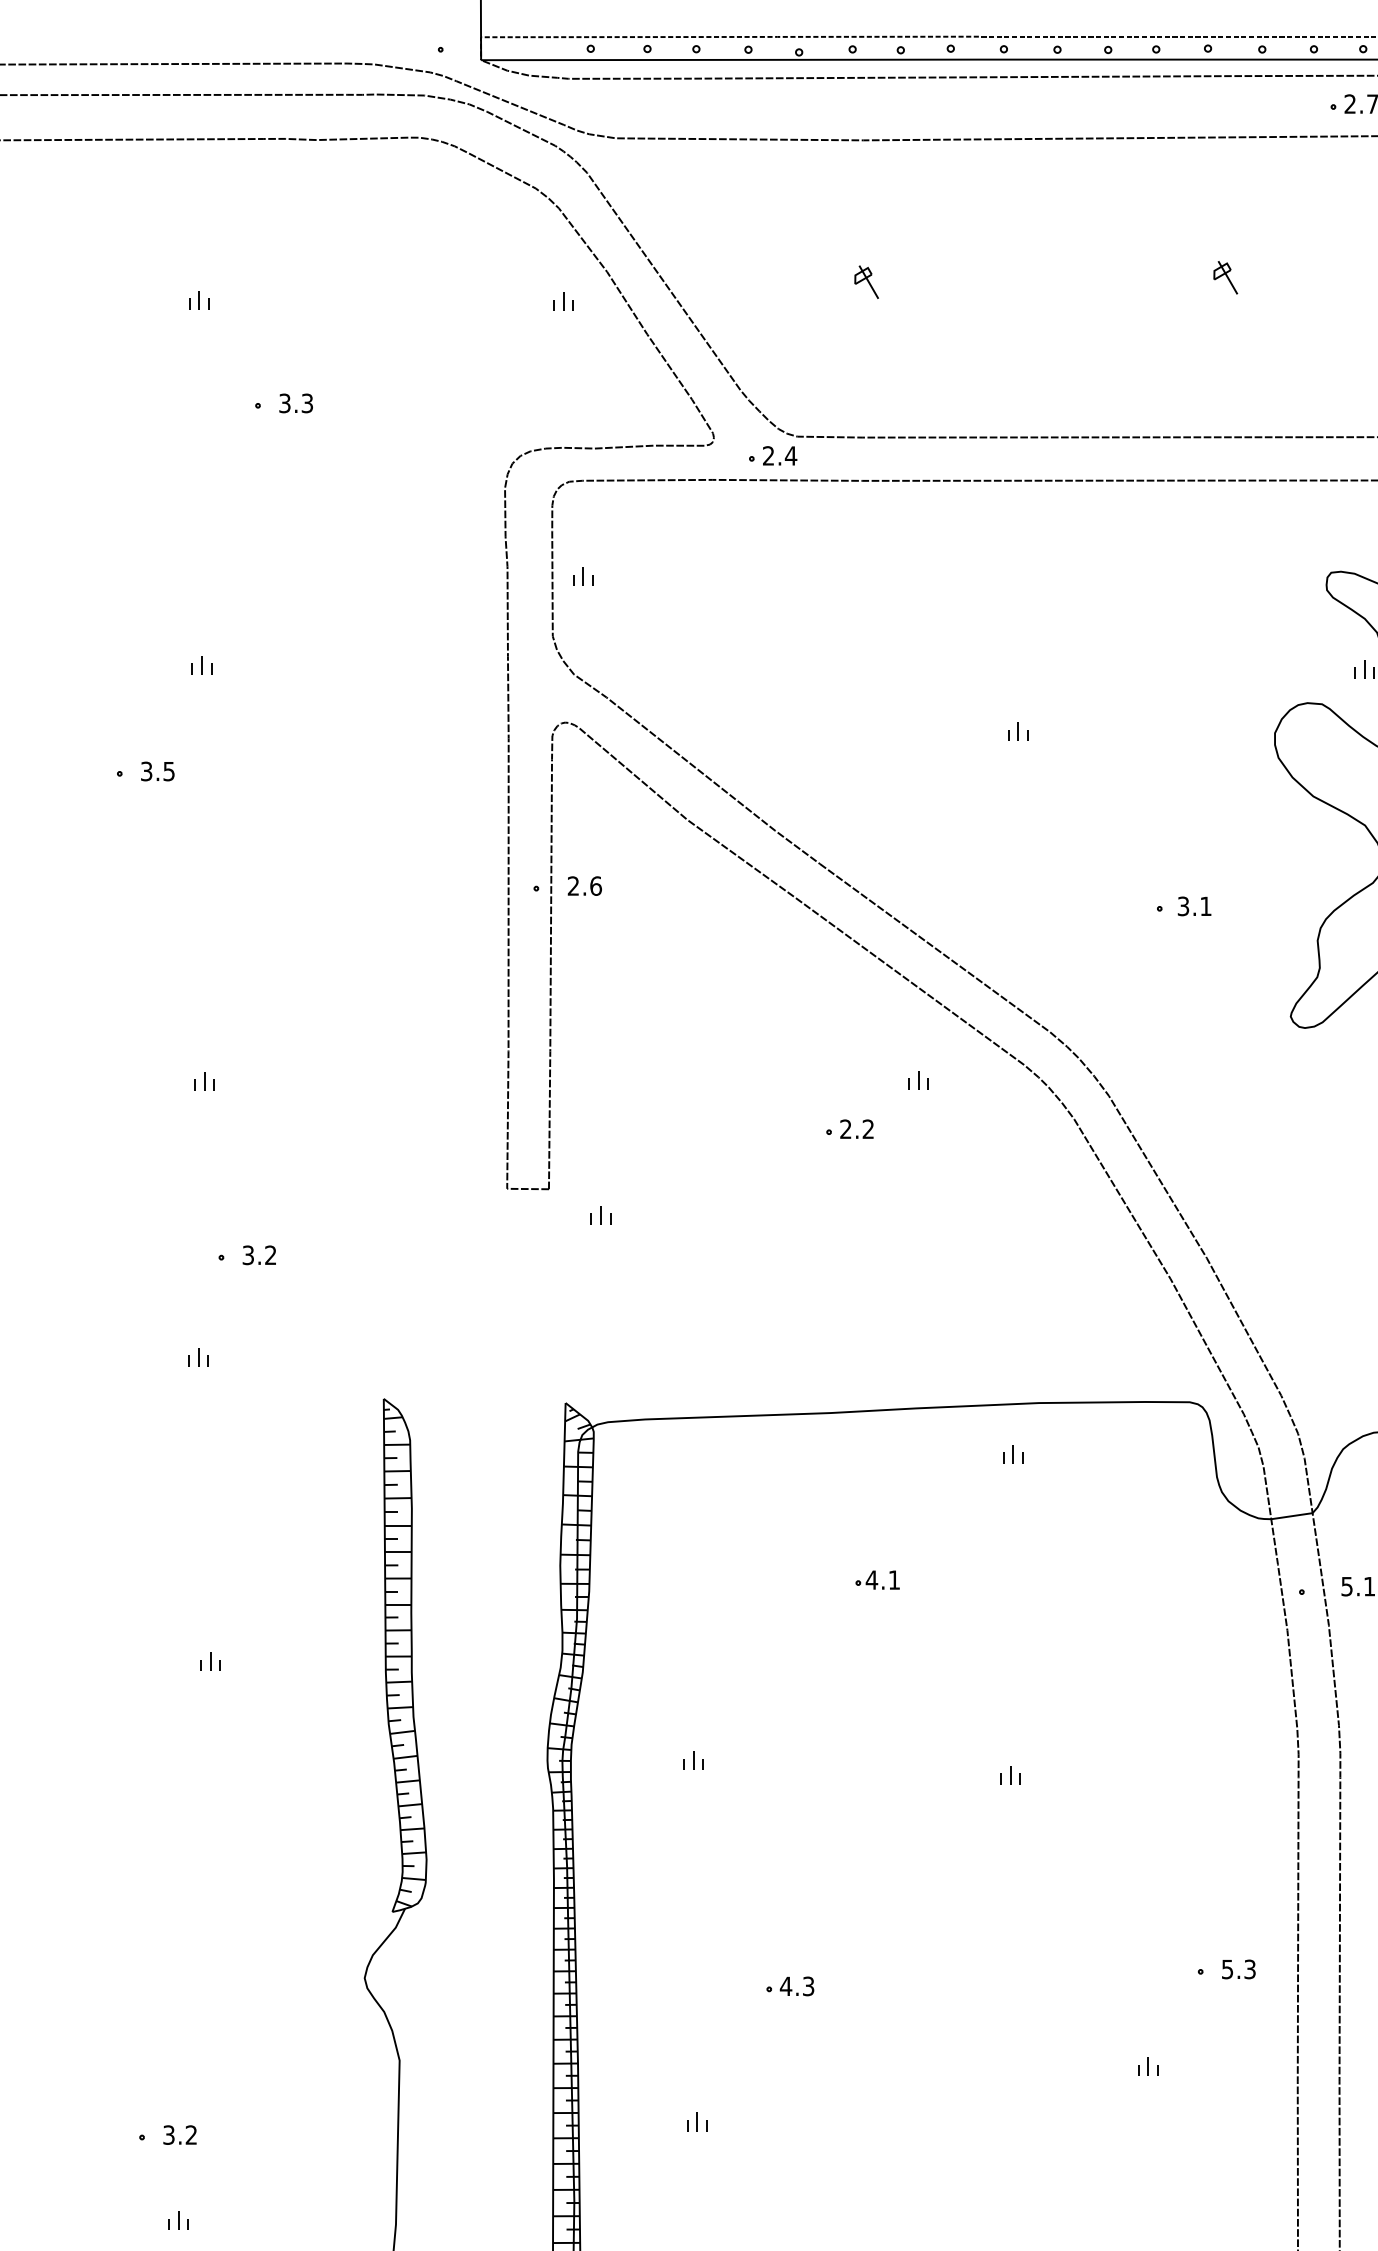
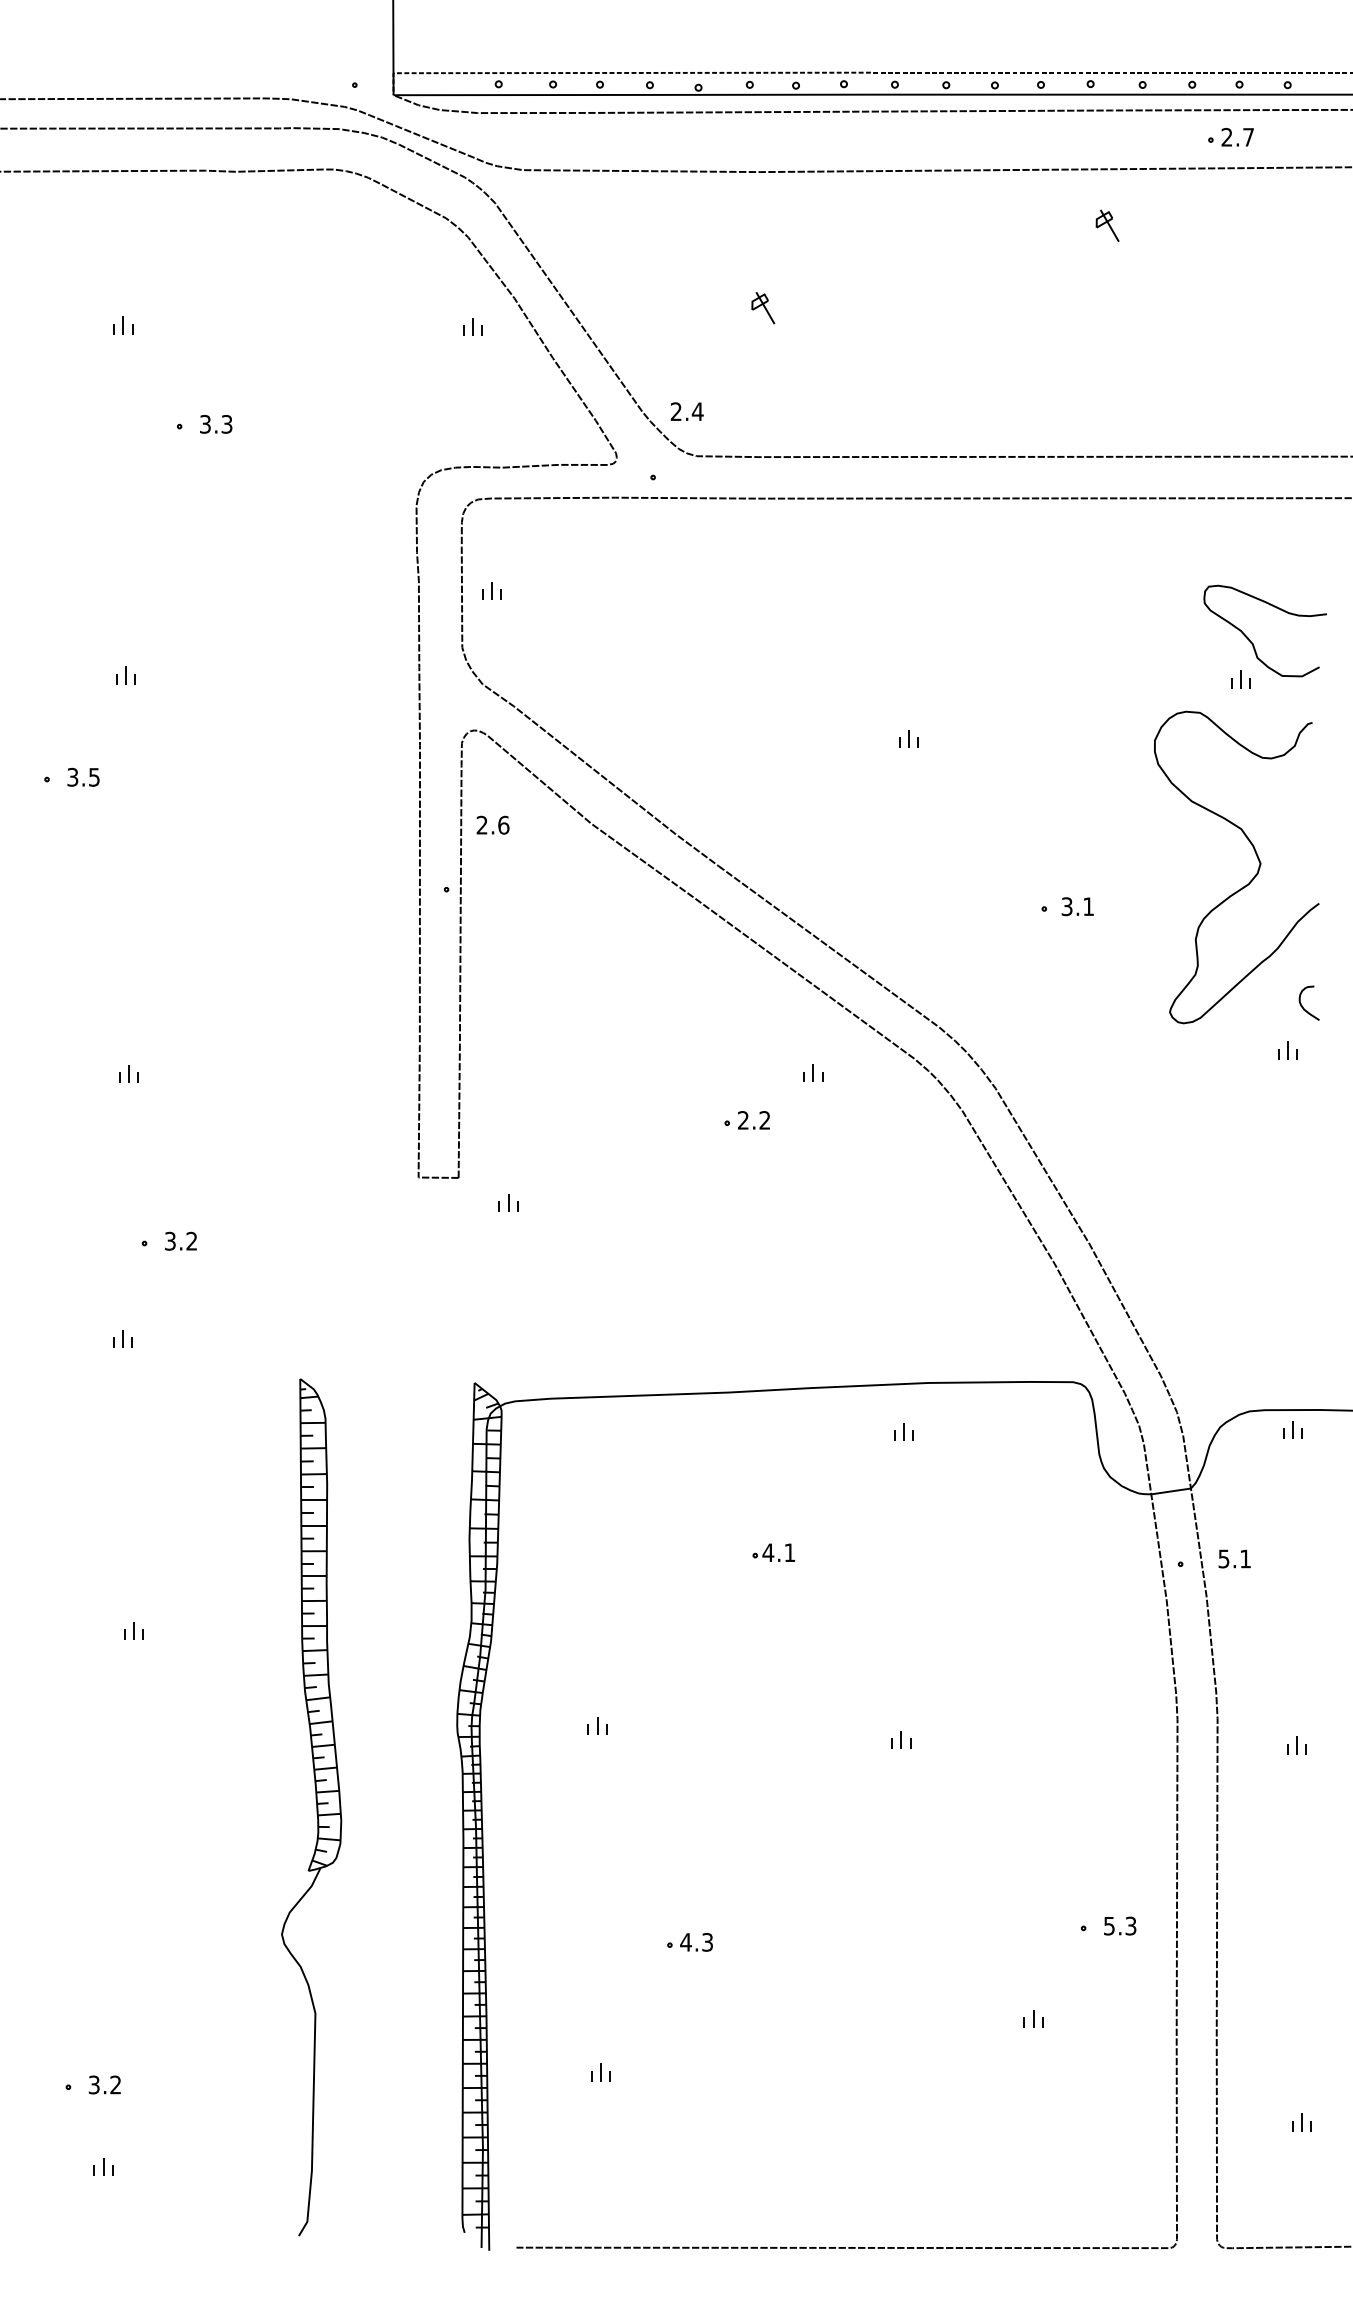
part: (1225, 277) -> (1107, 225), moved
text: (779, 455) -> (686, 411), moved
text: (584, 885) -> (492, 824), moved

